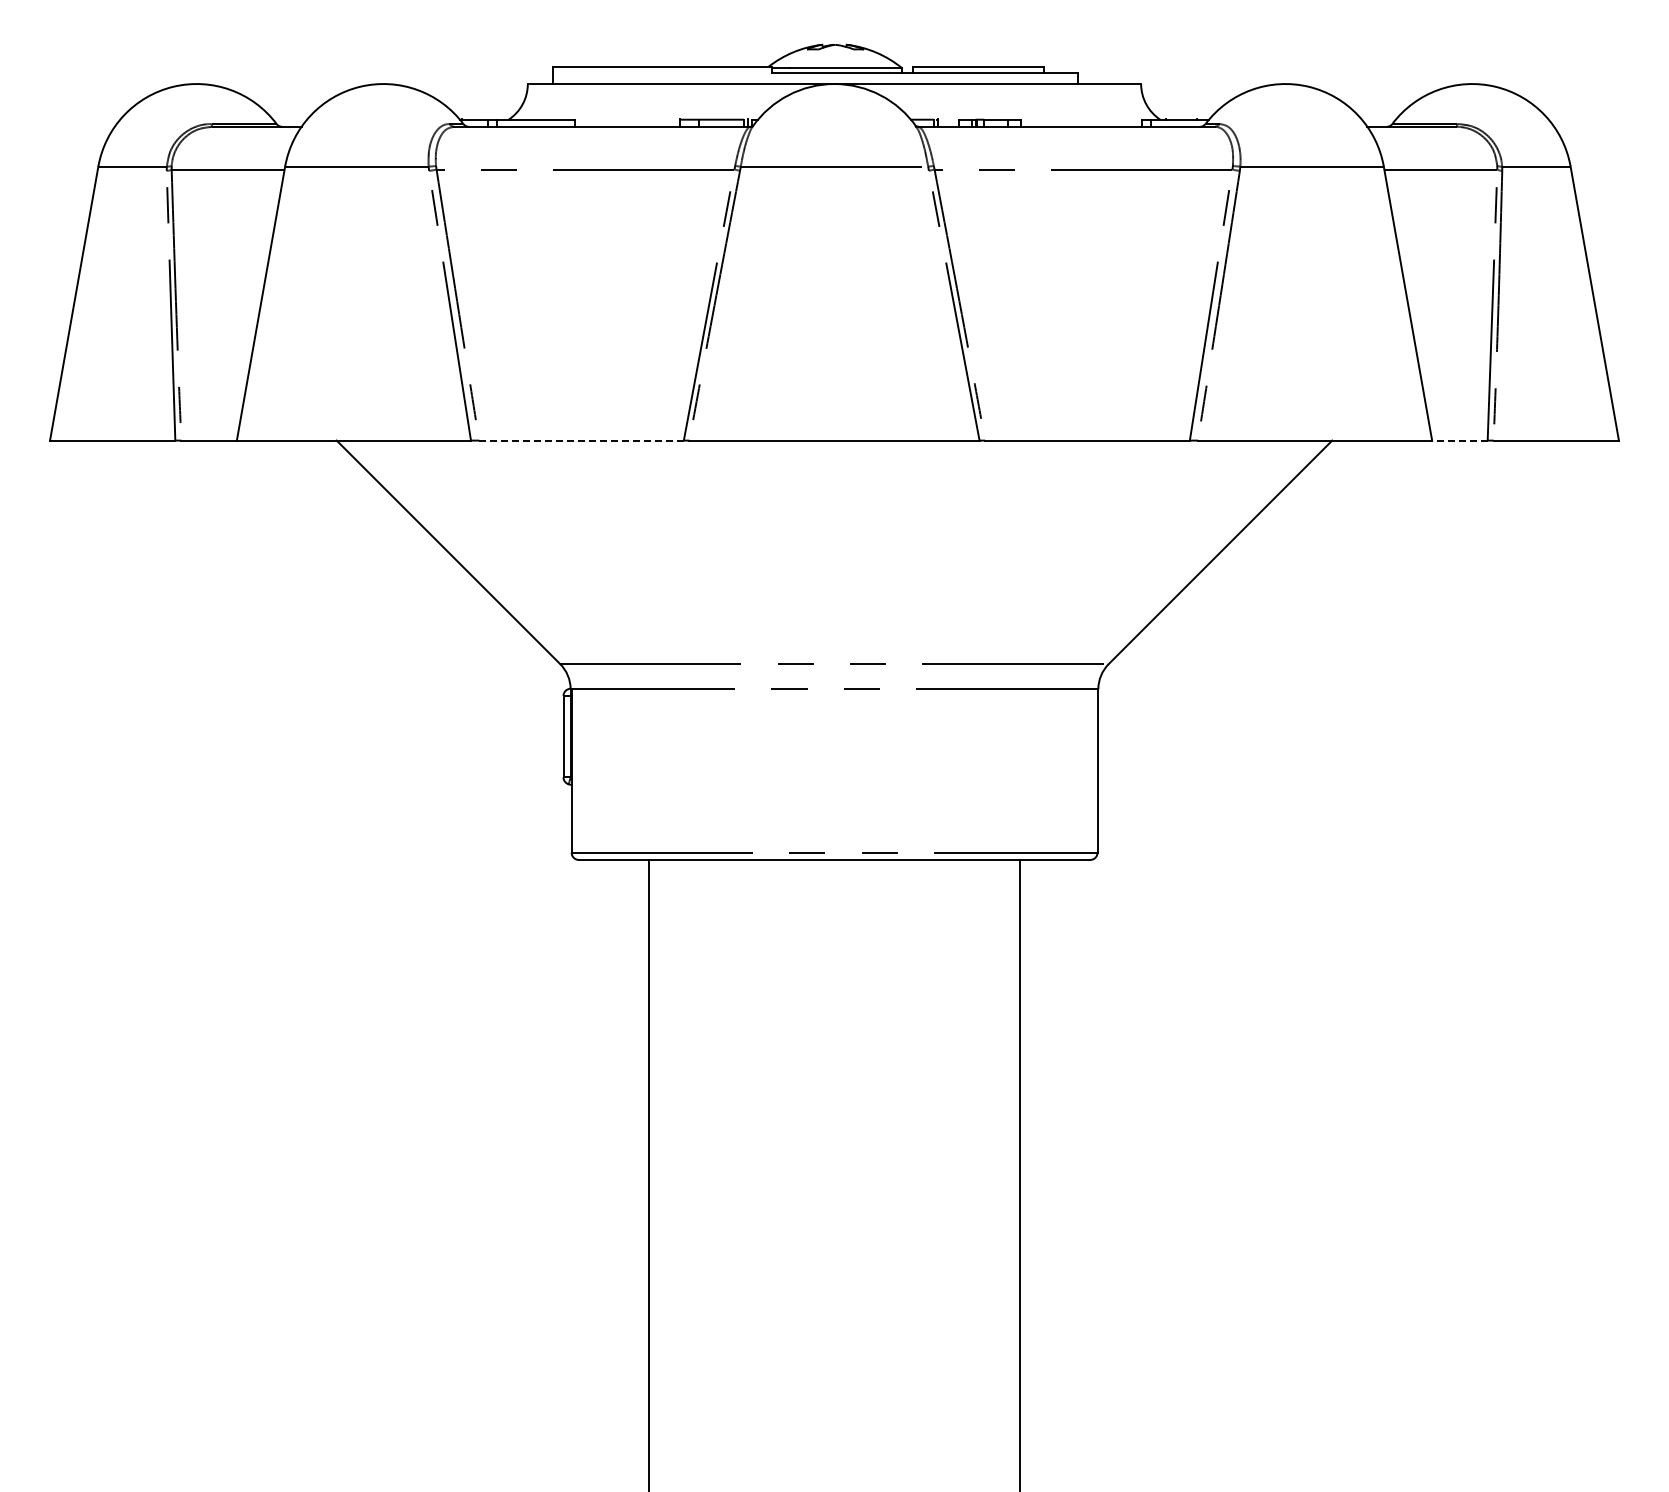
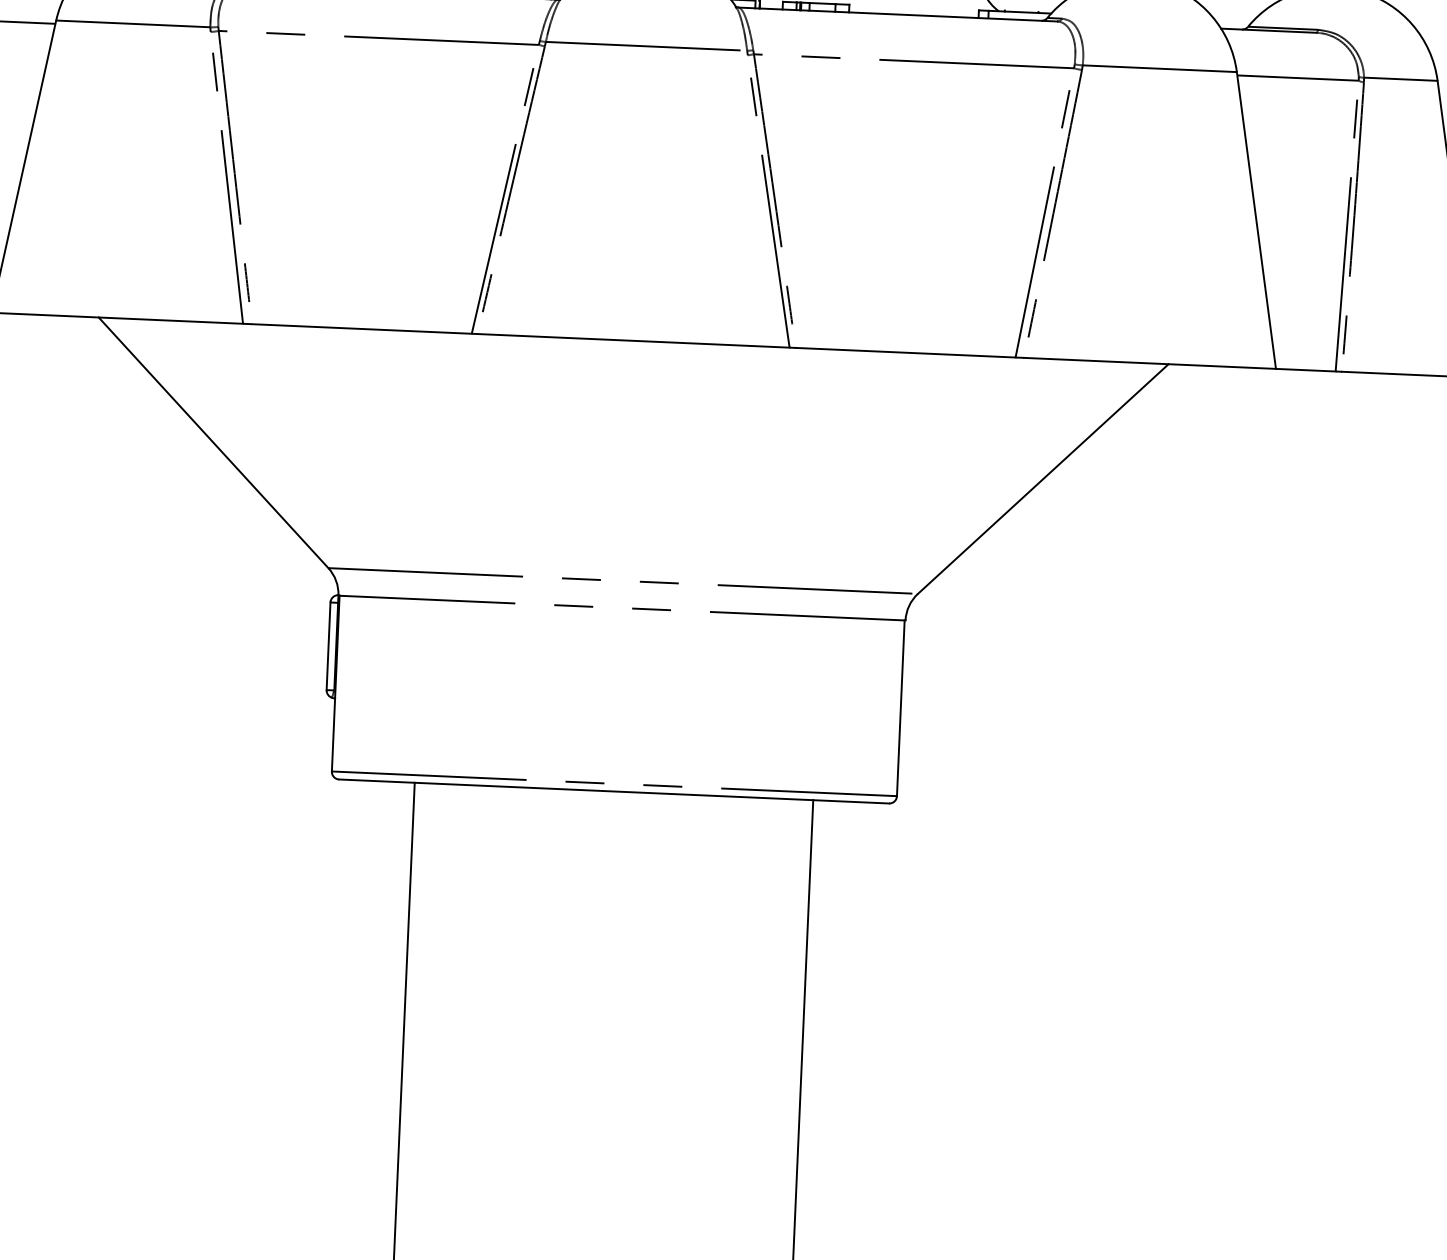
line: (581, 440) -> (361, 328), dashed -> solid
line: (1459, 440) -> (1305, 370), dashed -> solid

